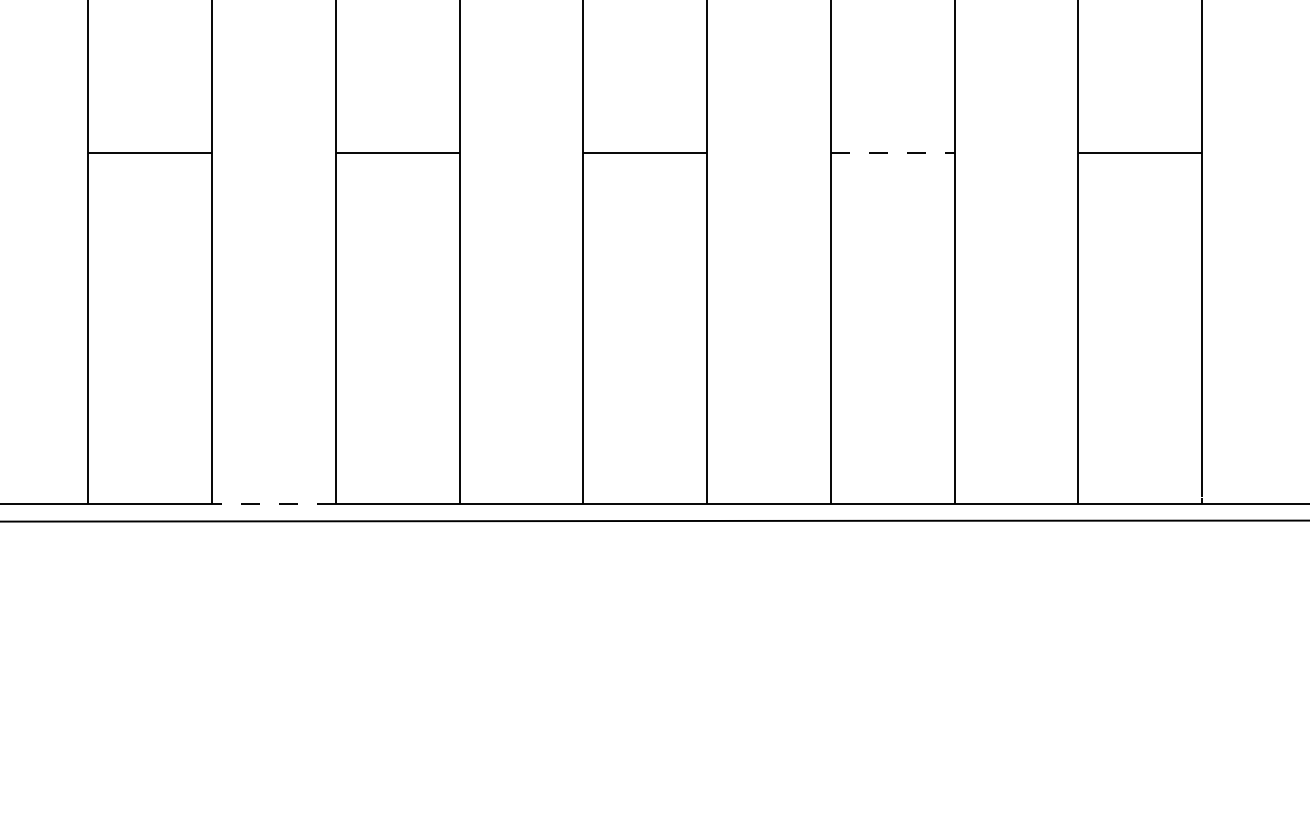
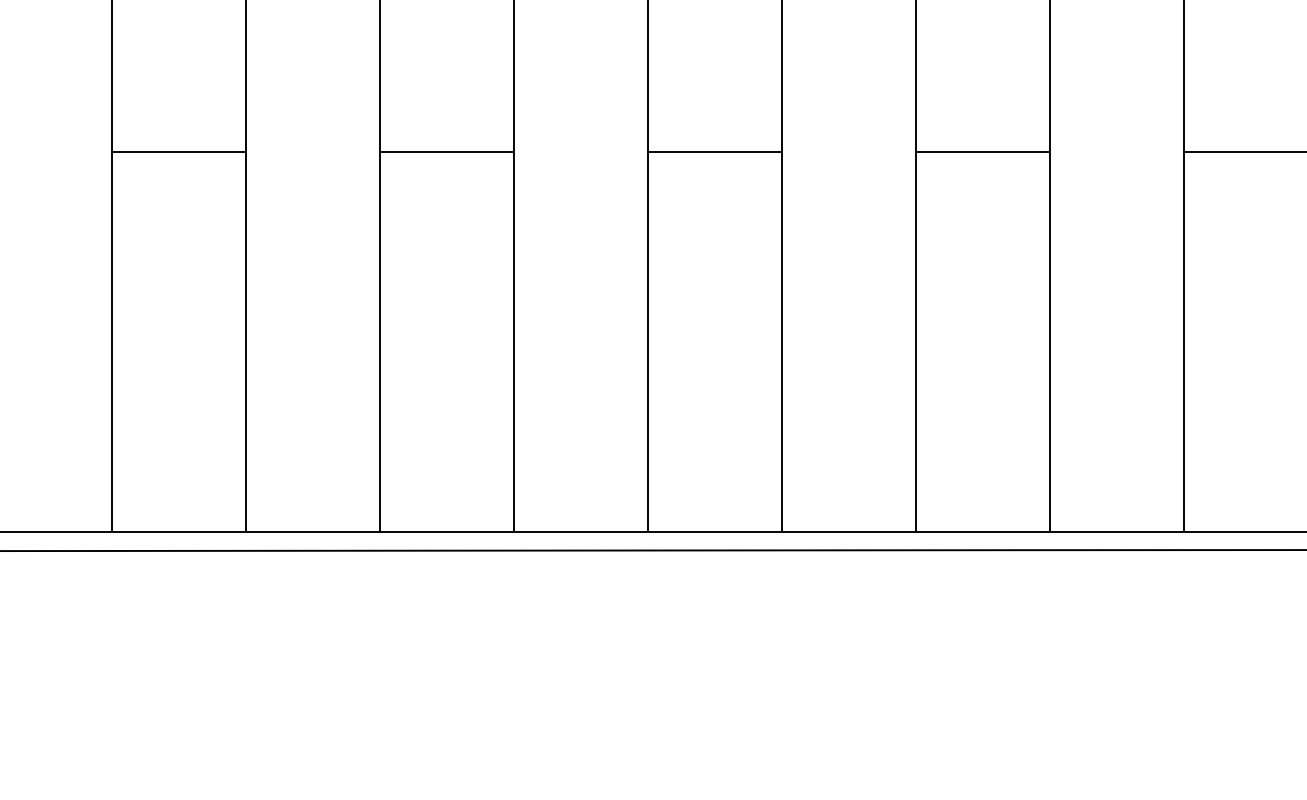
line: (892, 152) -> (982, 151), dashed -> solid
line: (273, 503) -> (312, 531), dashed -> solid

